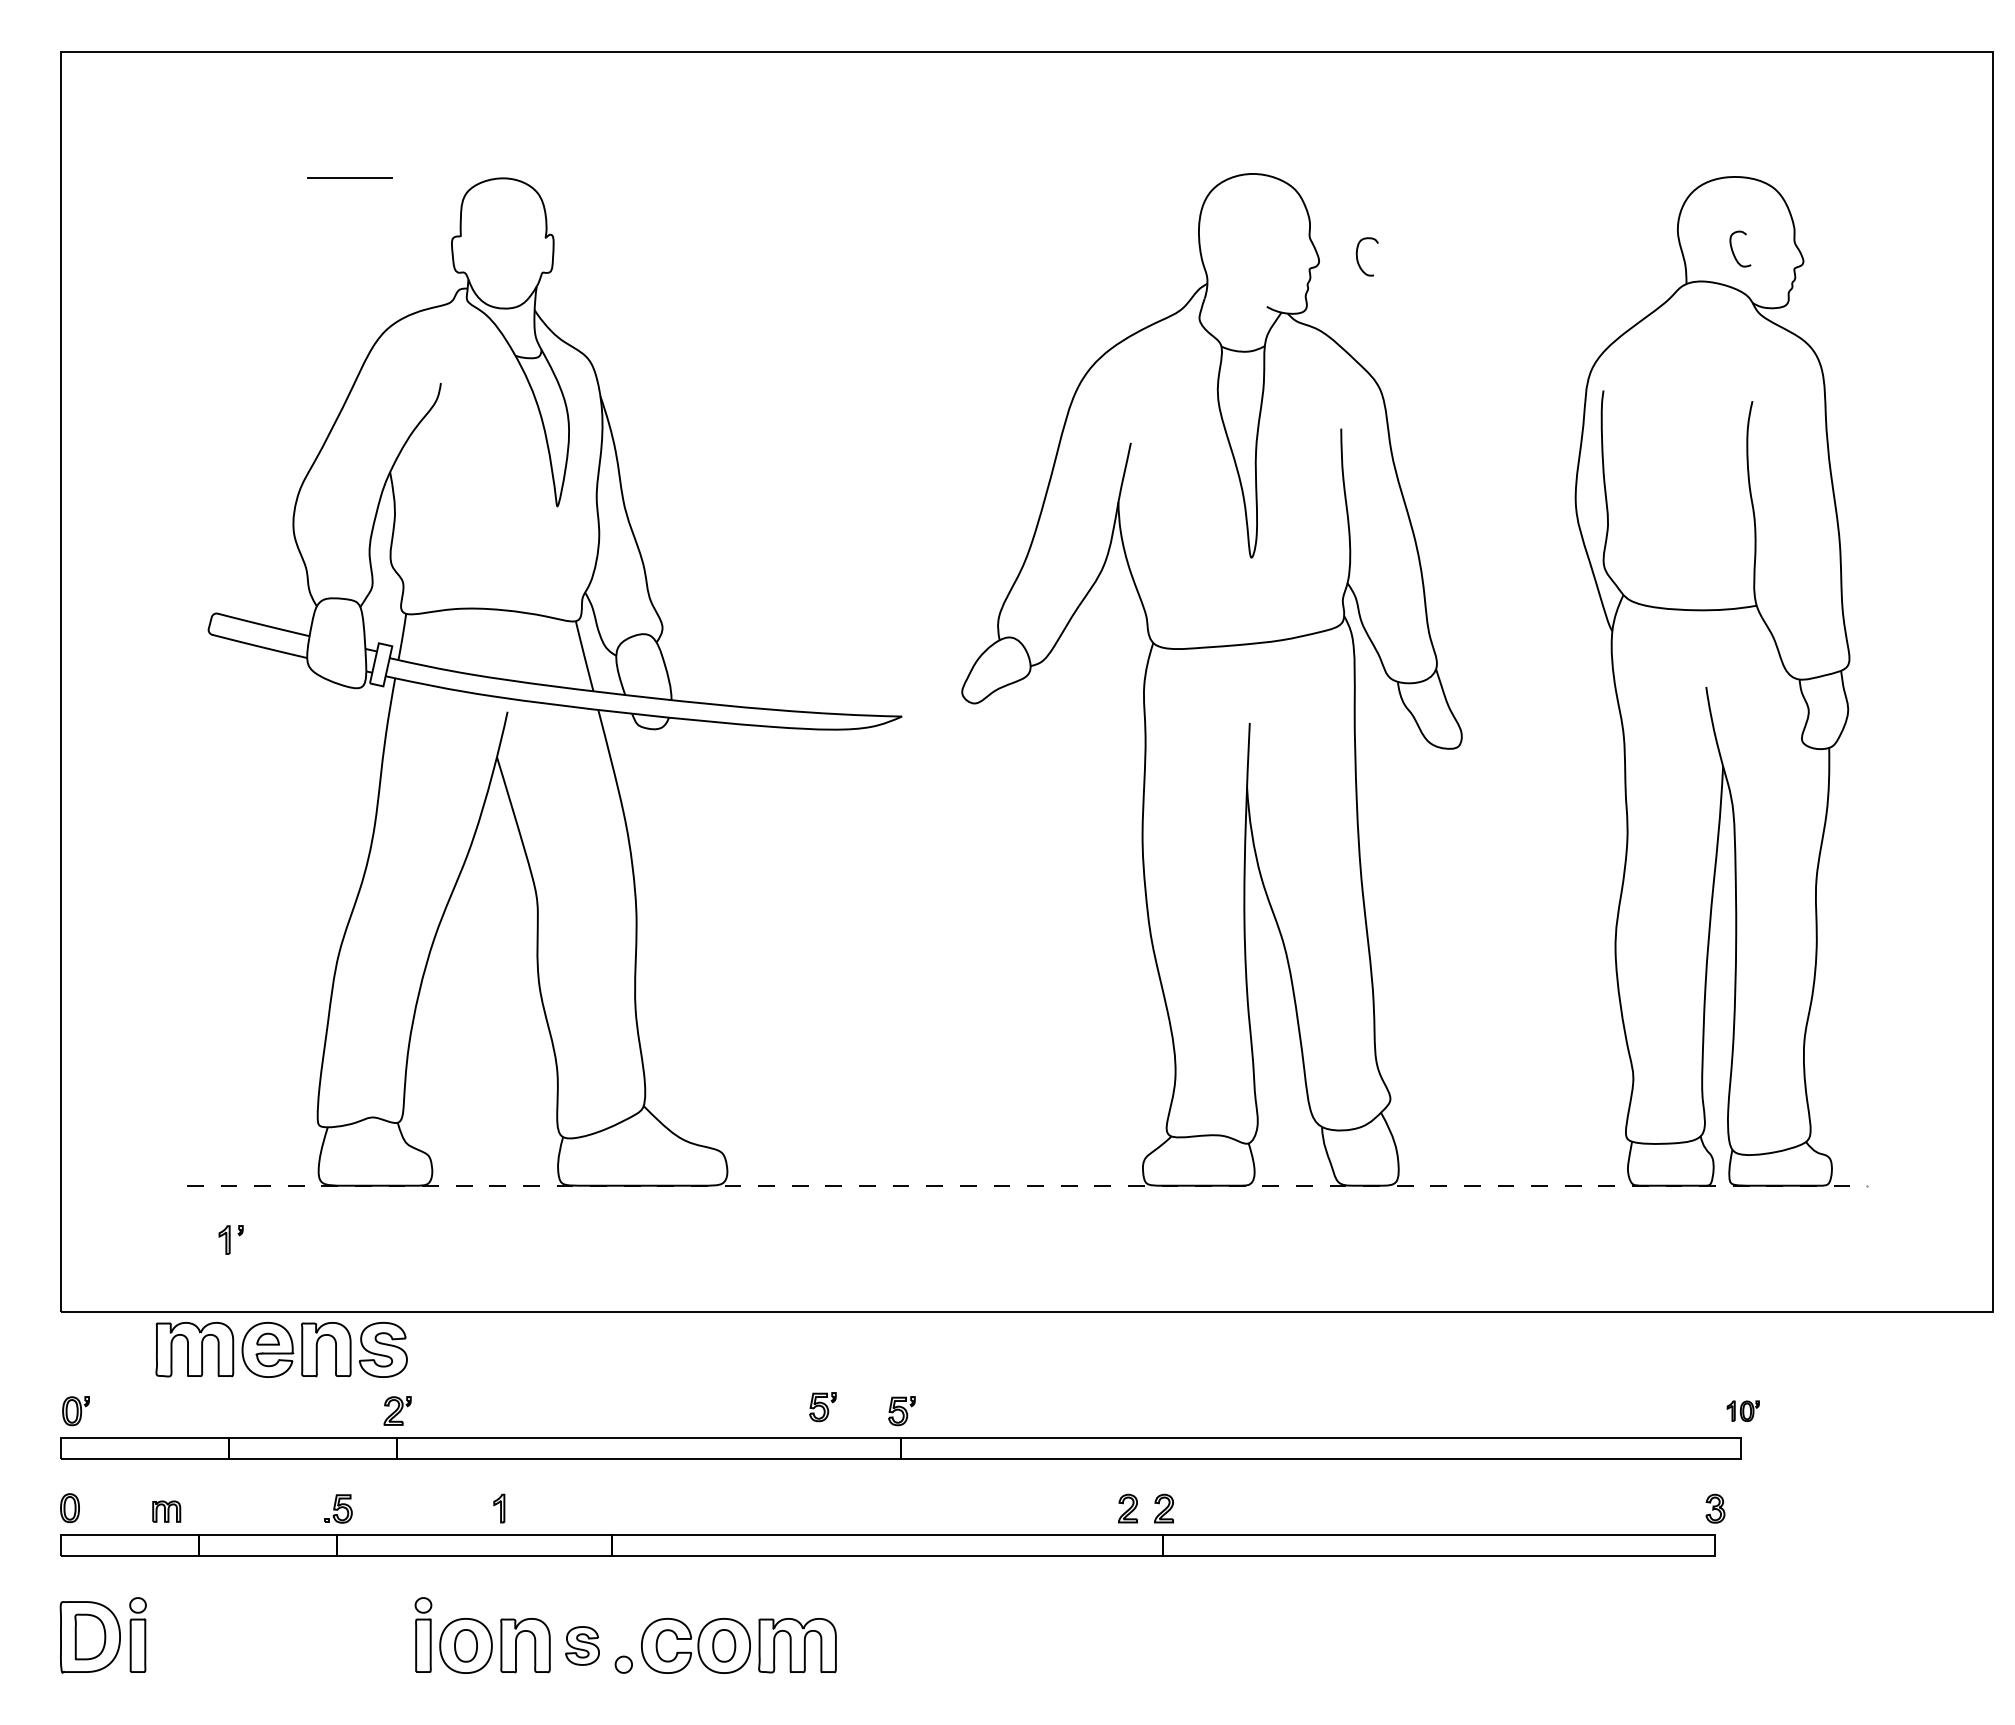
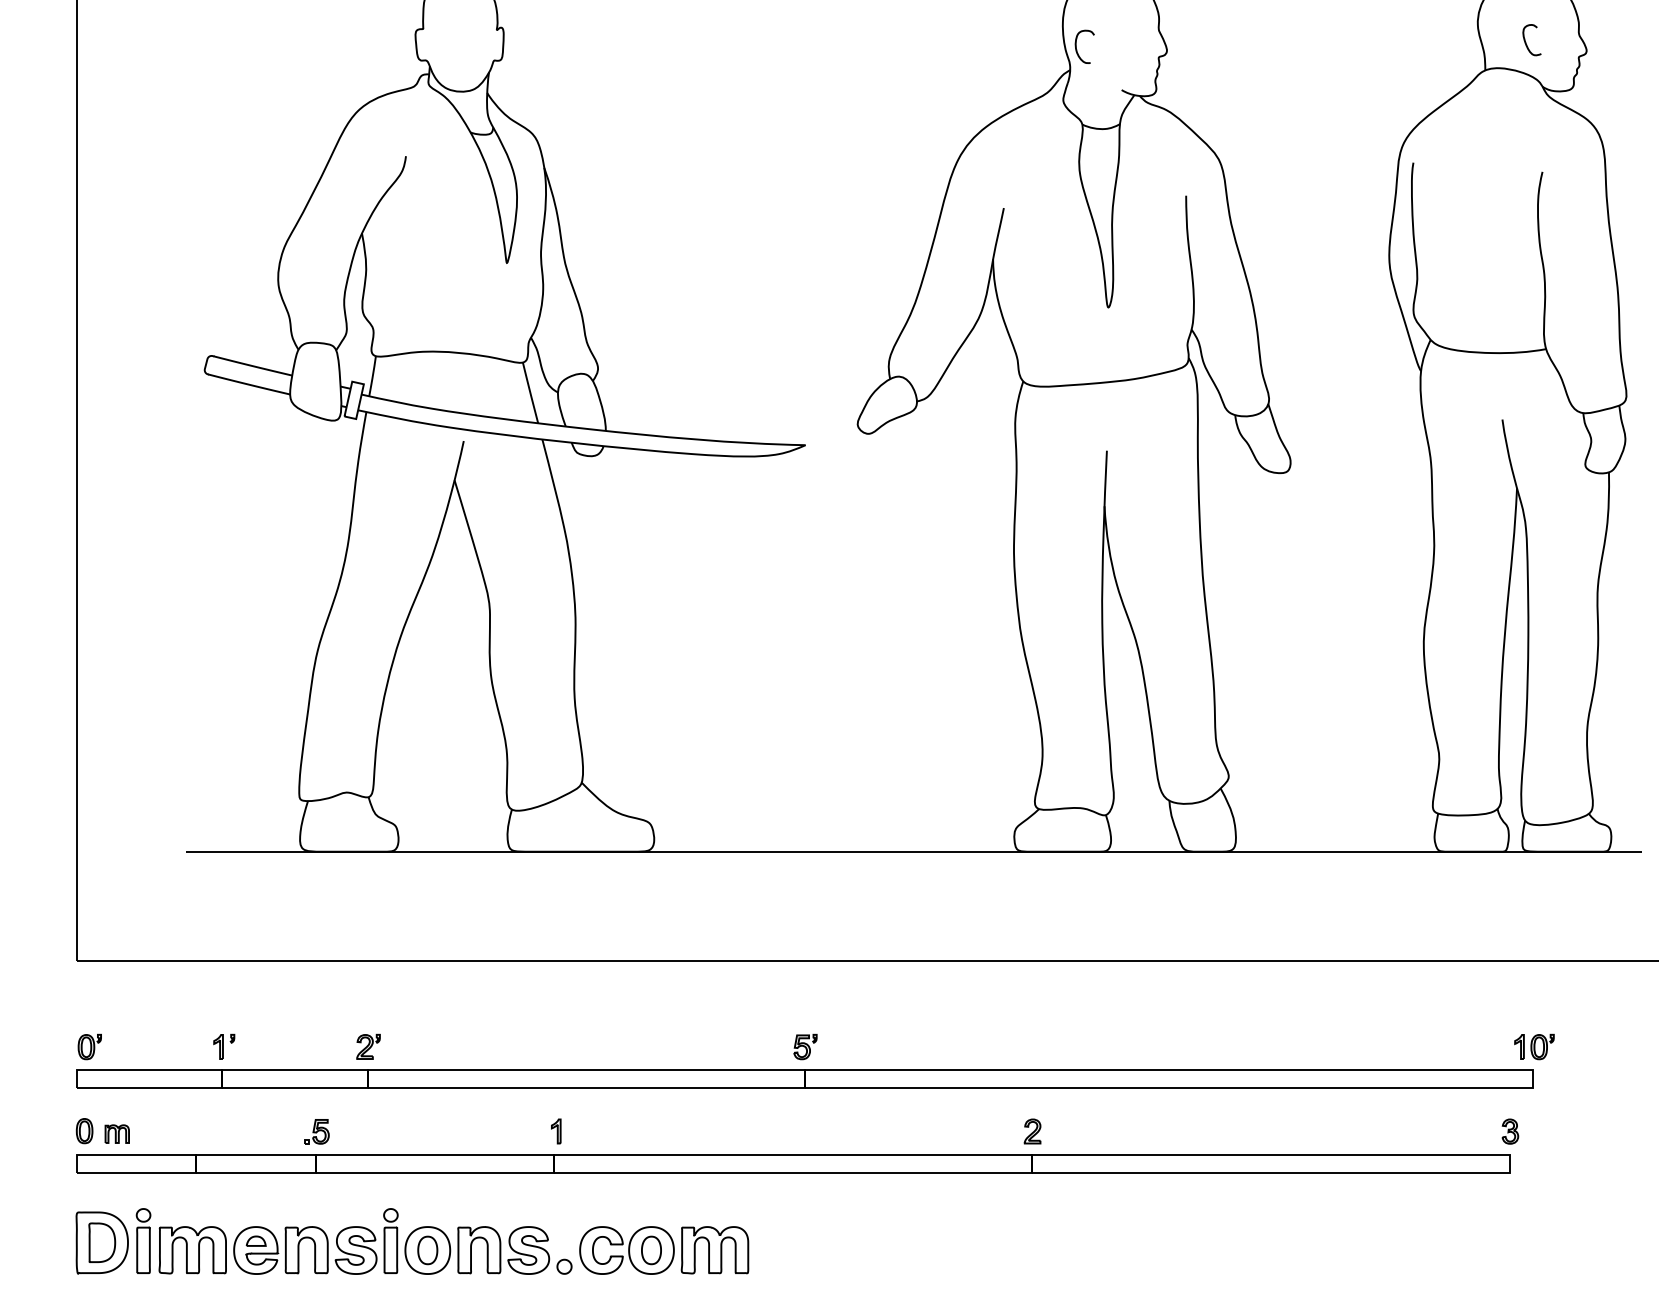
curve: (1358, 259) -> (1077, 49), moved
line: (1027, 1185) -> (914, 851), dashed -> solid
part: (230, 1239) -> (223, 1046), moved
part: (281, 1349) -> (267, 1250), moved
part: (822, 1407) -> (736, 1043), removed
part: (1743, 1411) -> (1534, 1047), size x1.43
part: (499, 1508) -> (556, 1131), moved
part: (1127, 1508) -> (1000, 1131), removed
part: (166, 1511) -> (117, 1134), moved
part: (582, 1645) -> (528, 1250), size x1.43

